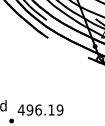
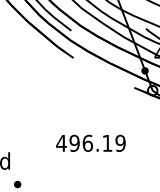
text: (40, 109) -> (90, 142), moved

